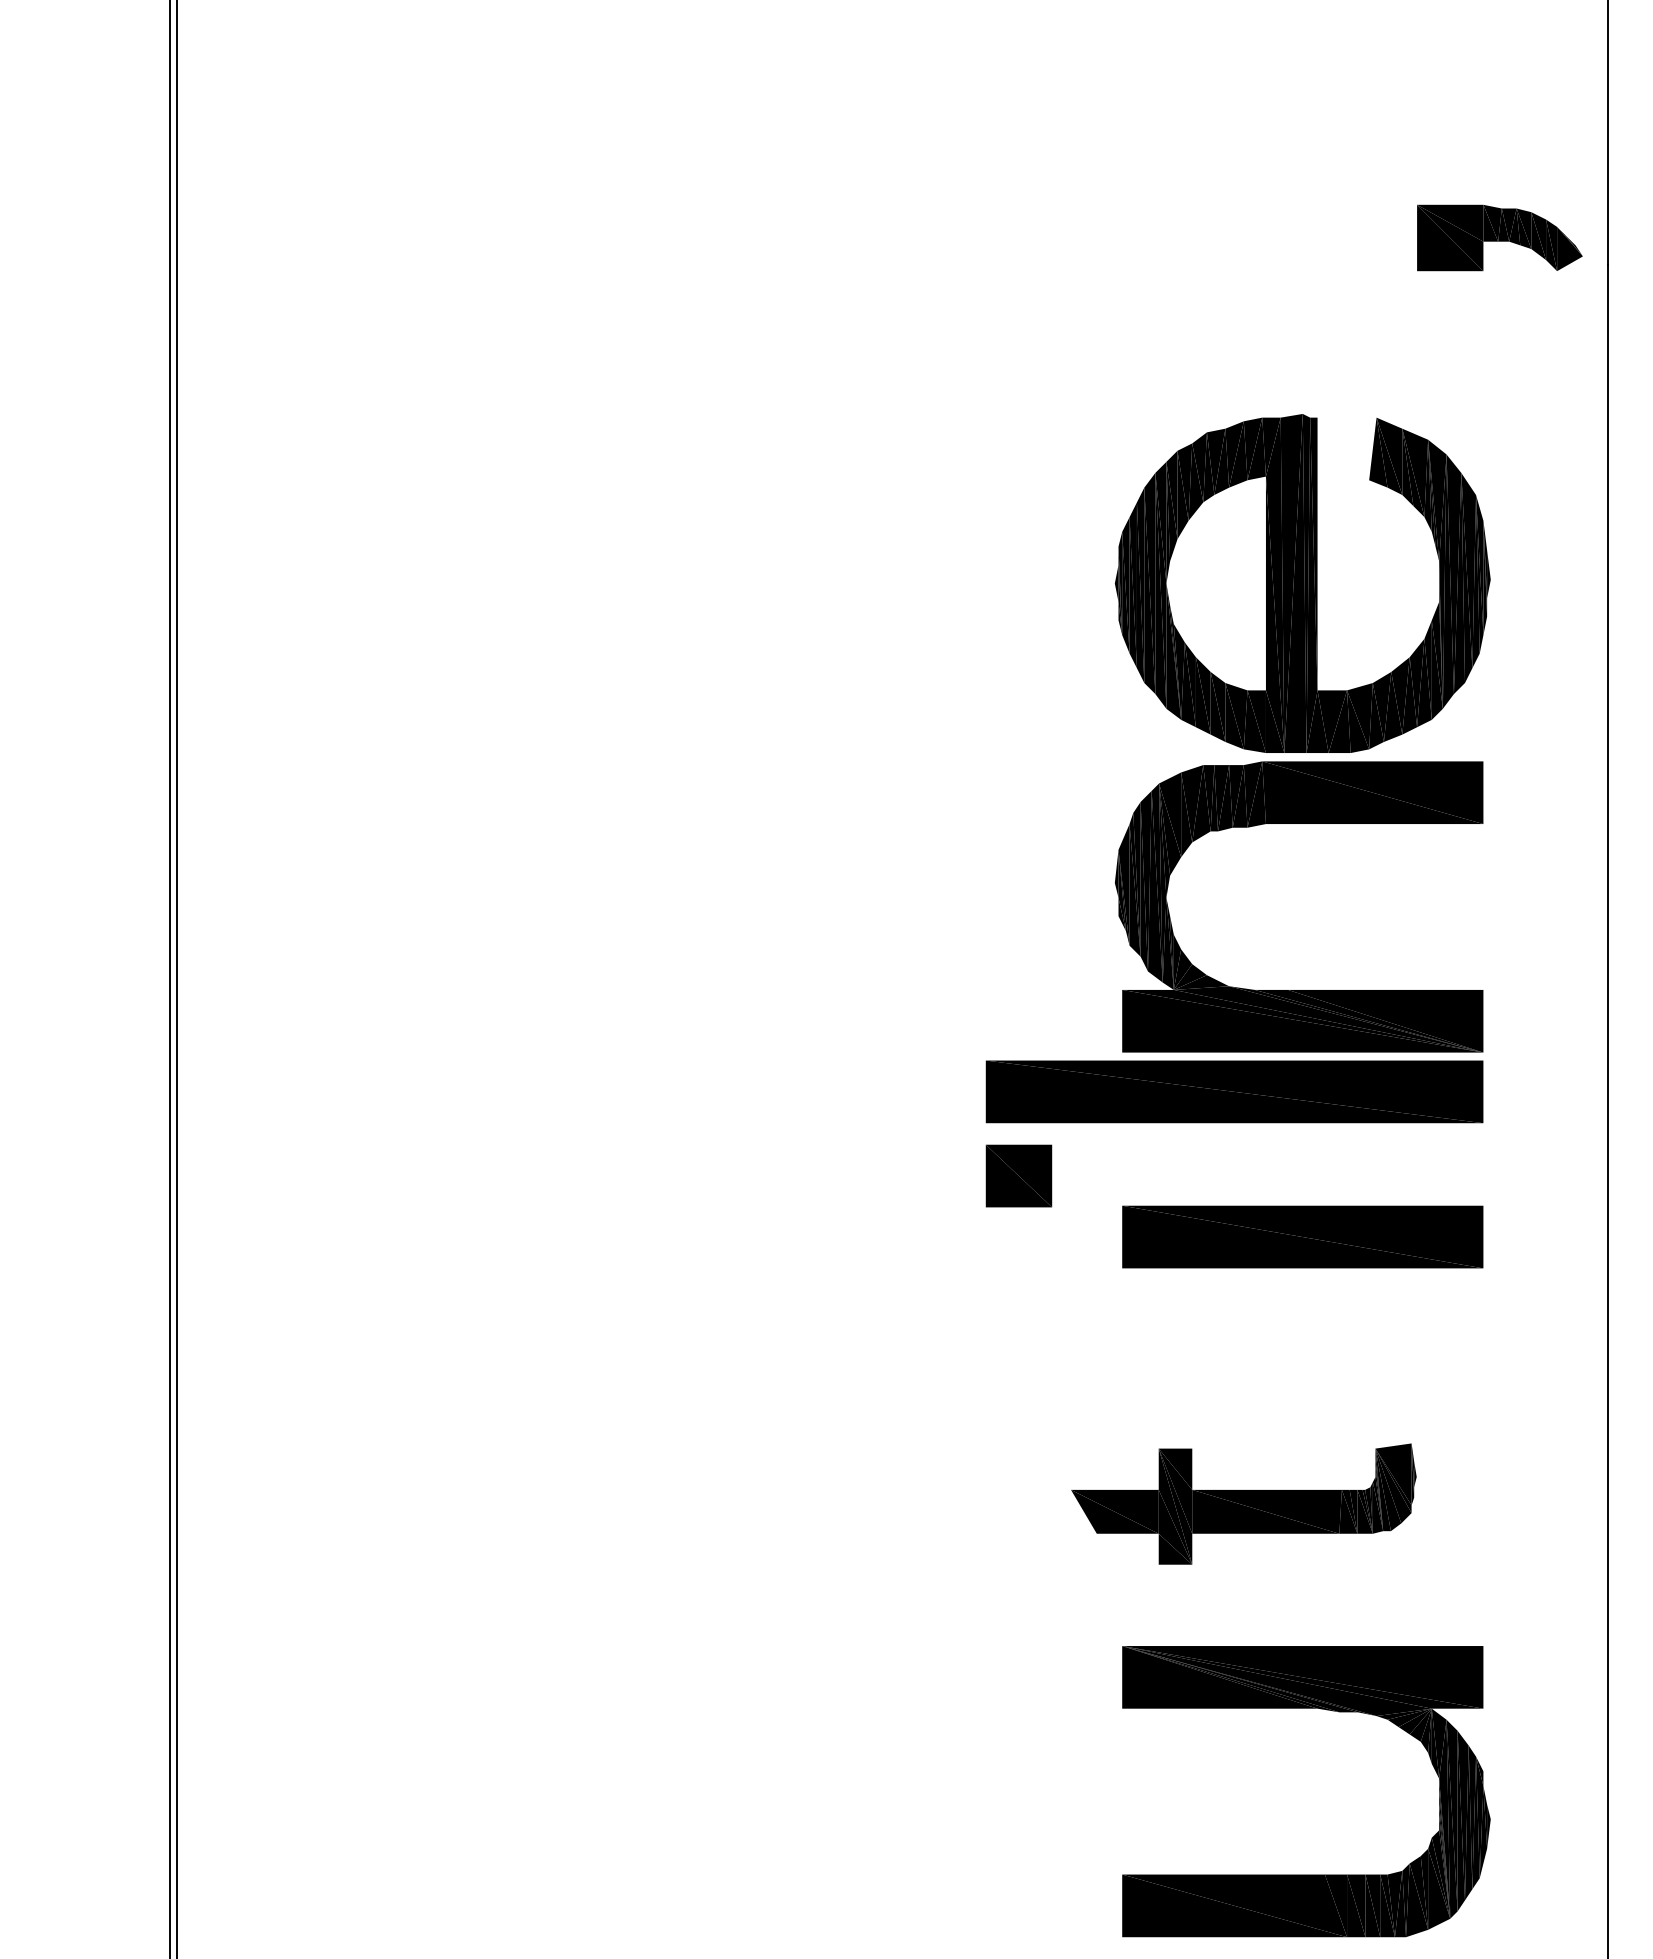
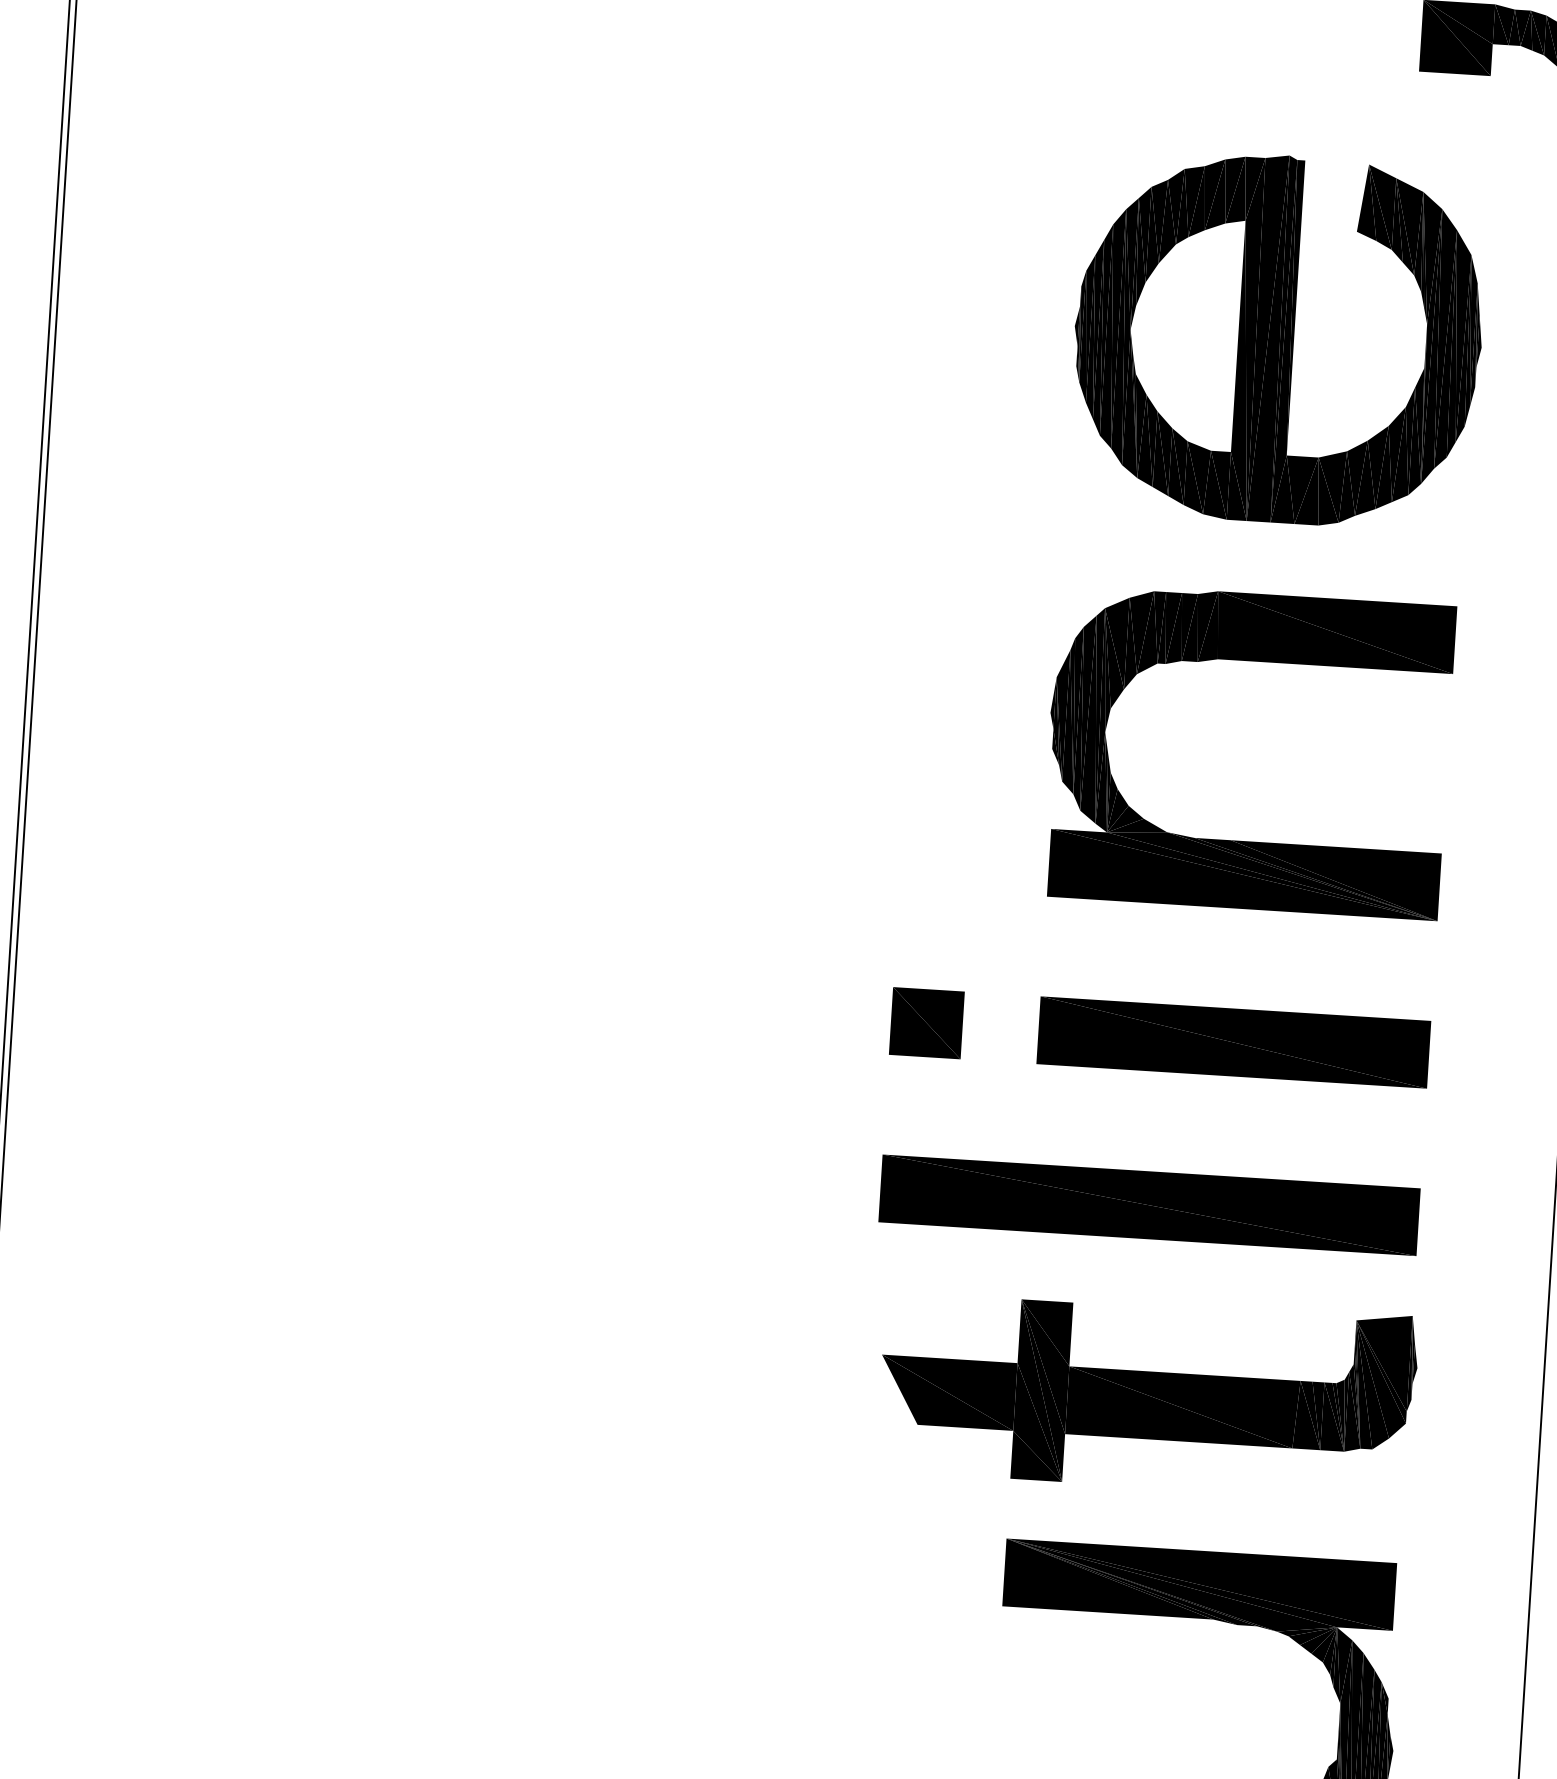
part: (1302, 583) -> (1277, 338), moved
part: (1234, 1091) -> (1149, 1204), moved
part: (1302, 1236) -> (1233, 1041), moved
part: (1243, 1503) -> (1147, 1392), size x1.43

